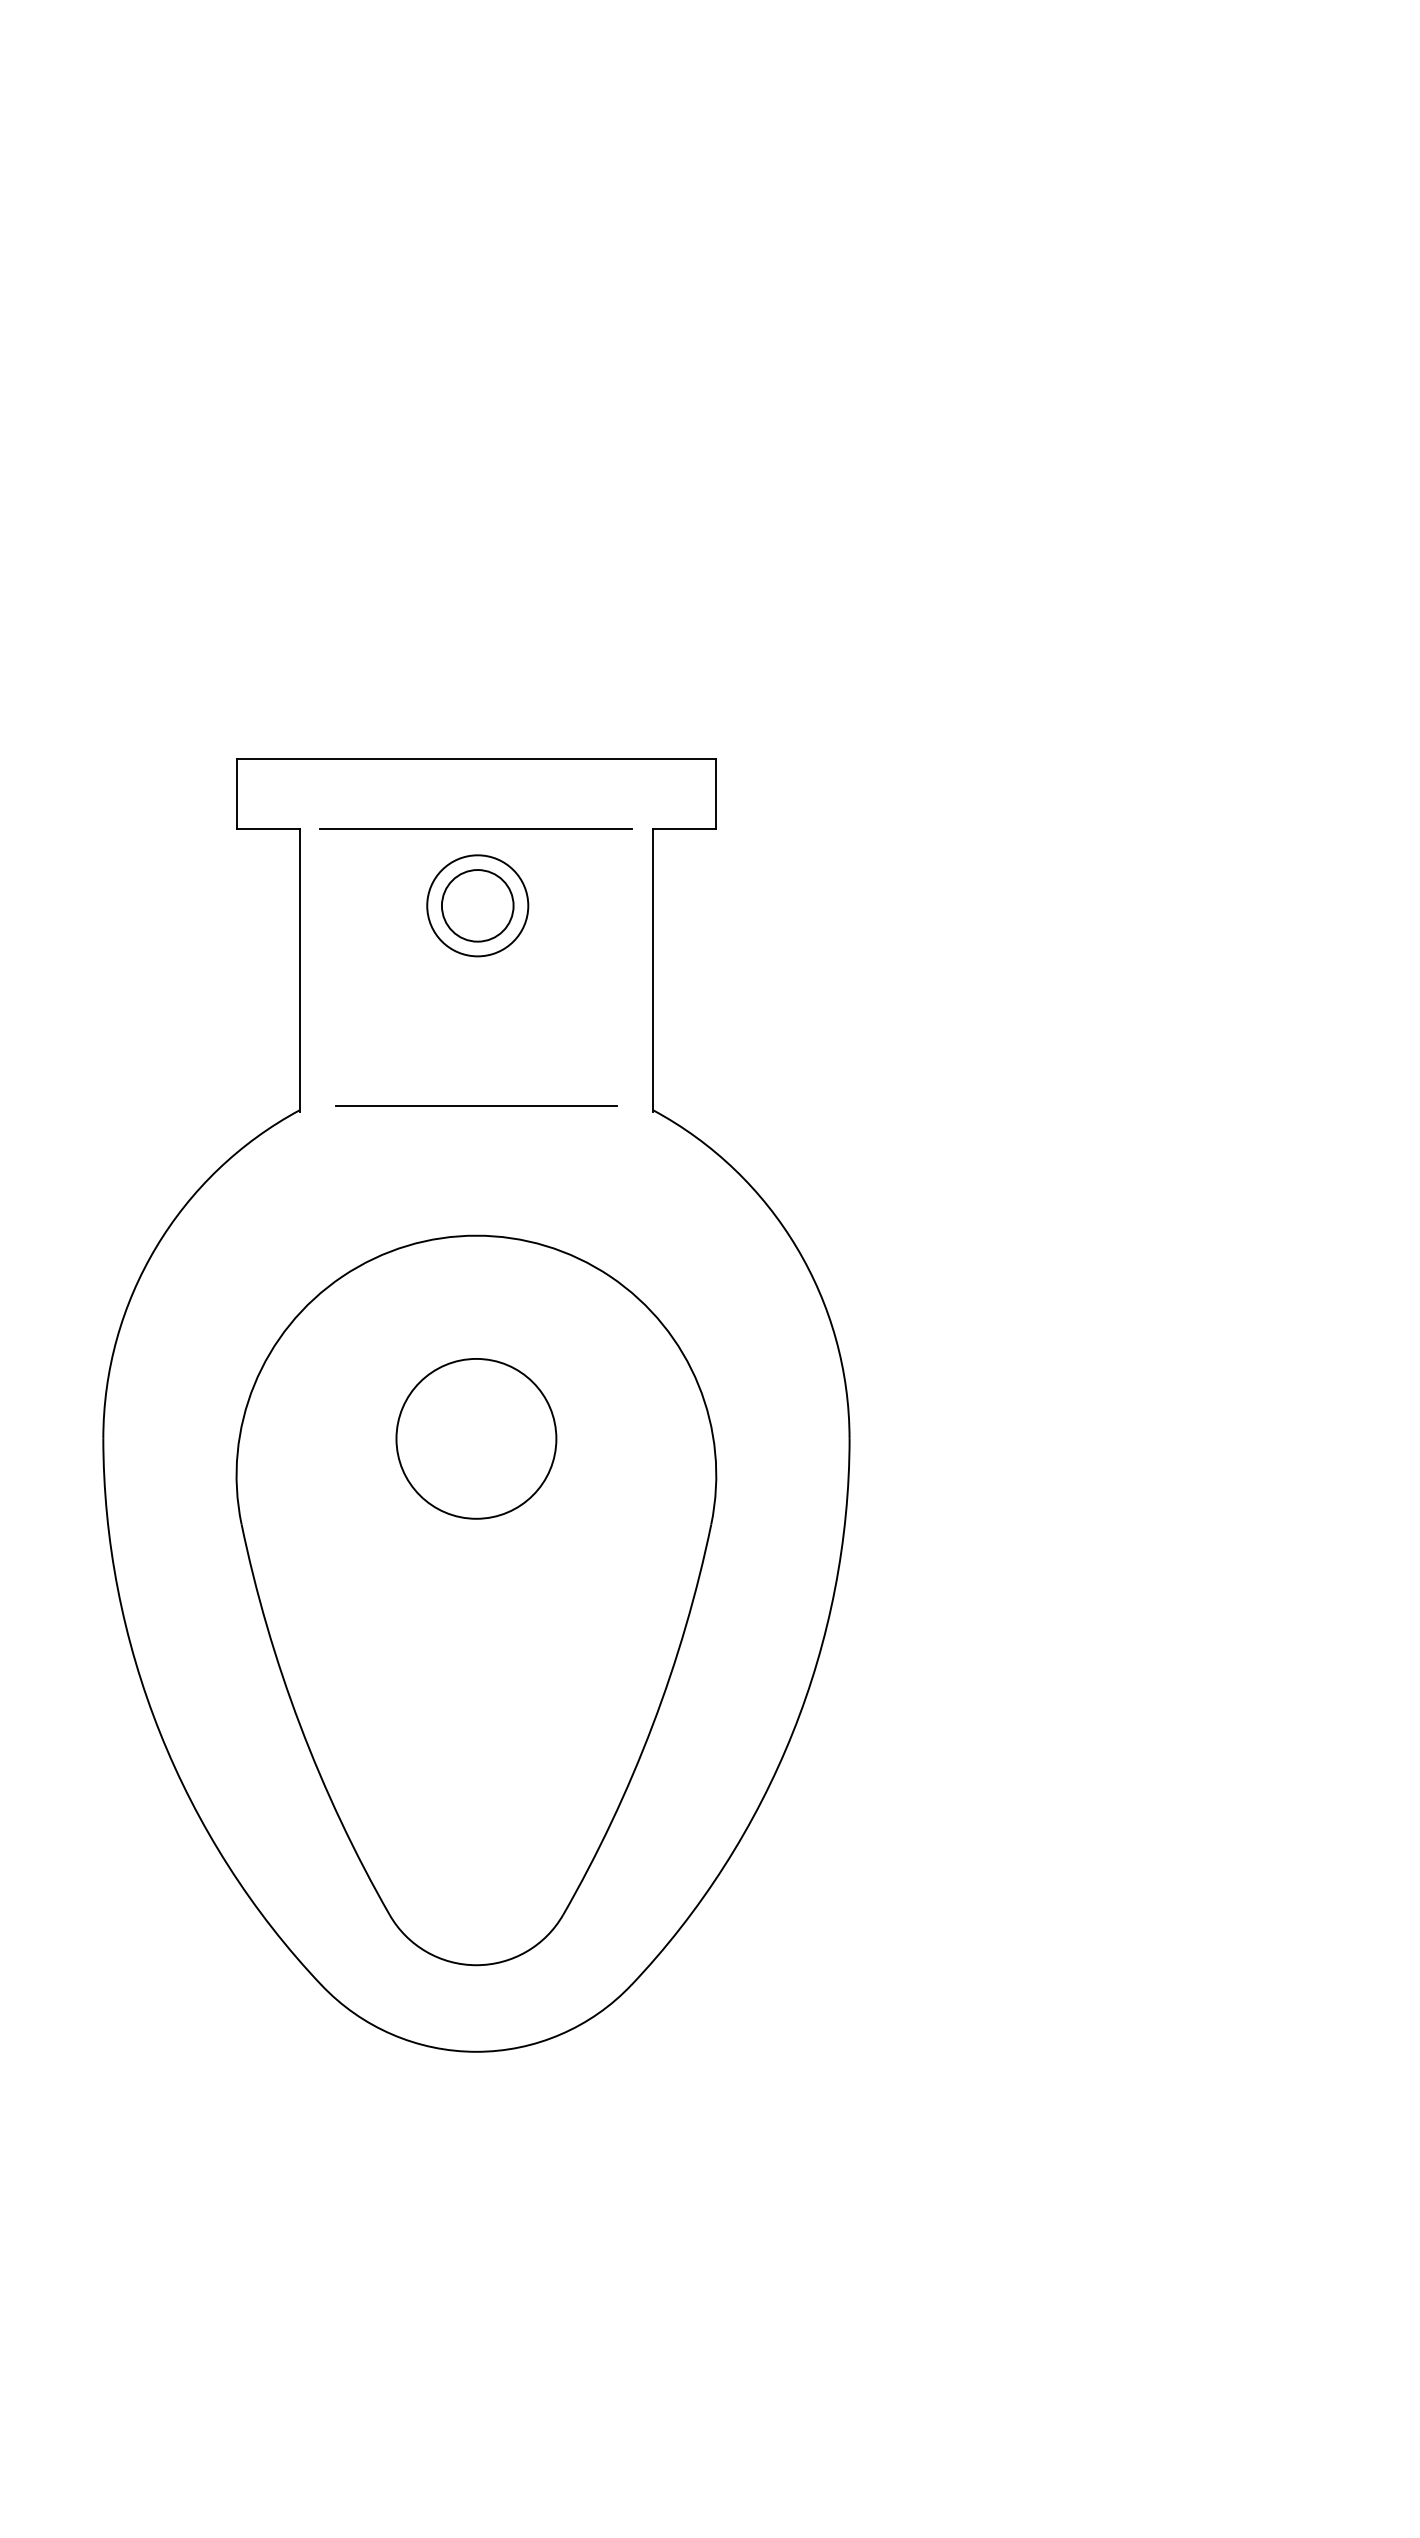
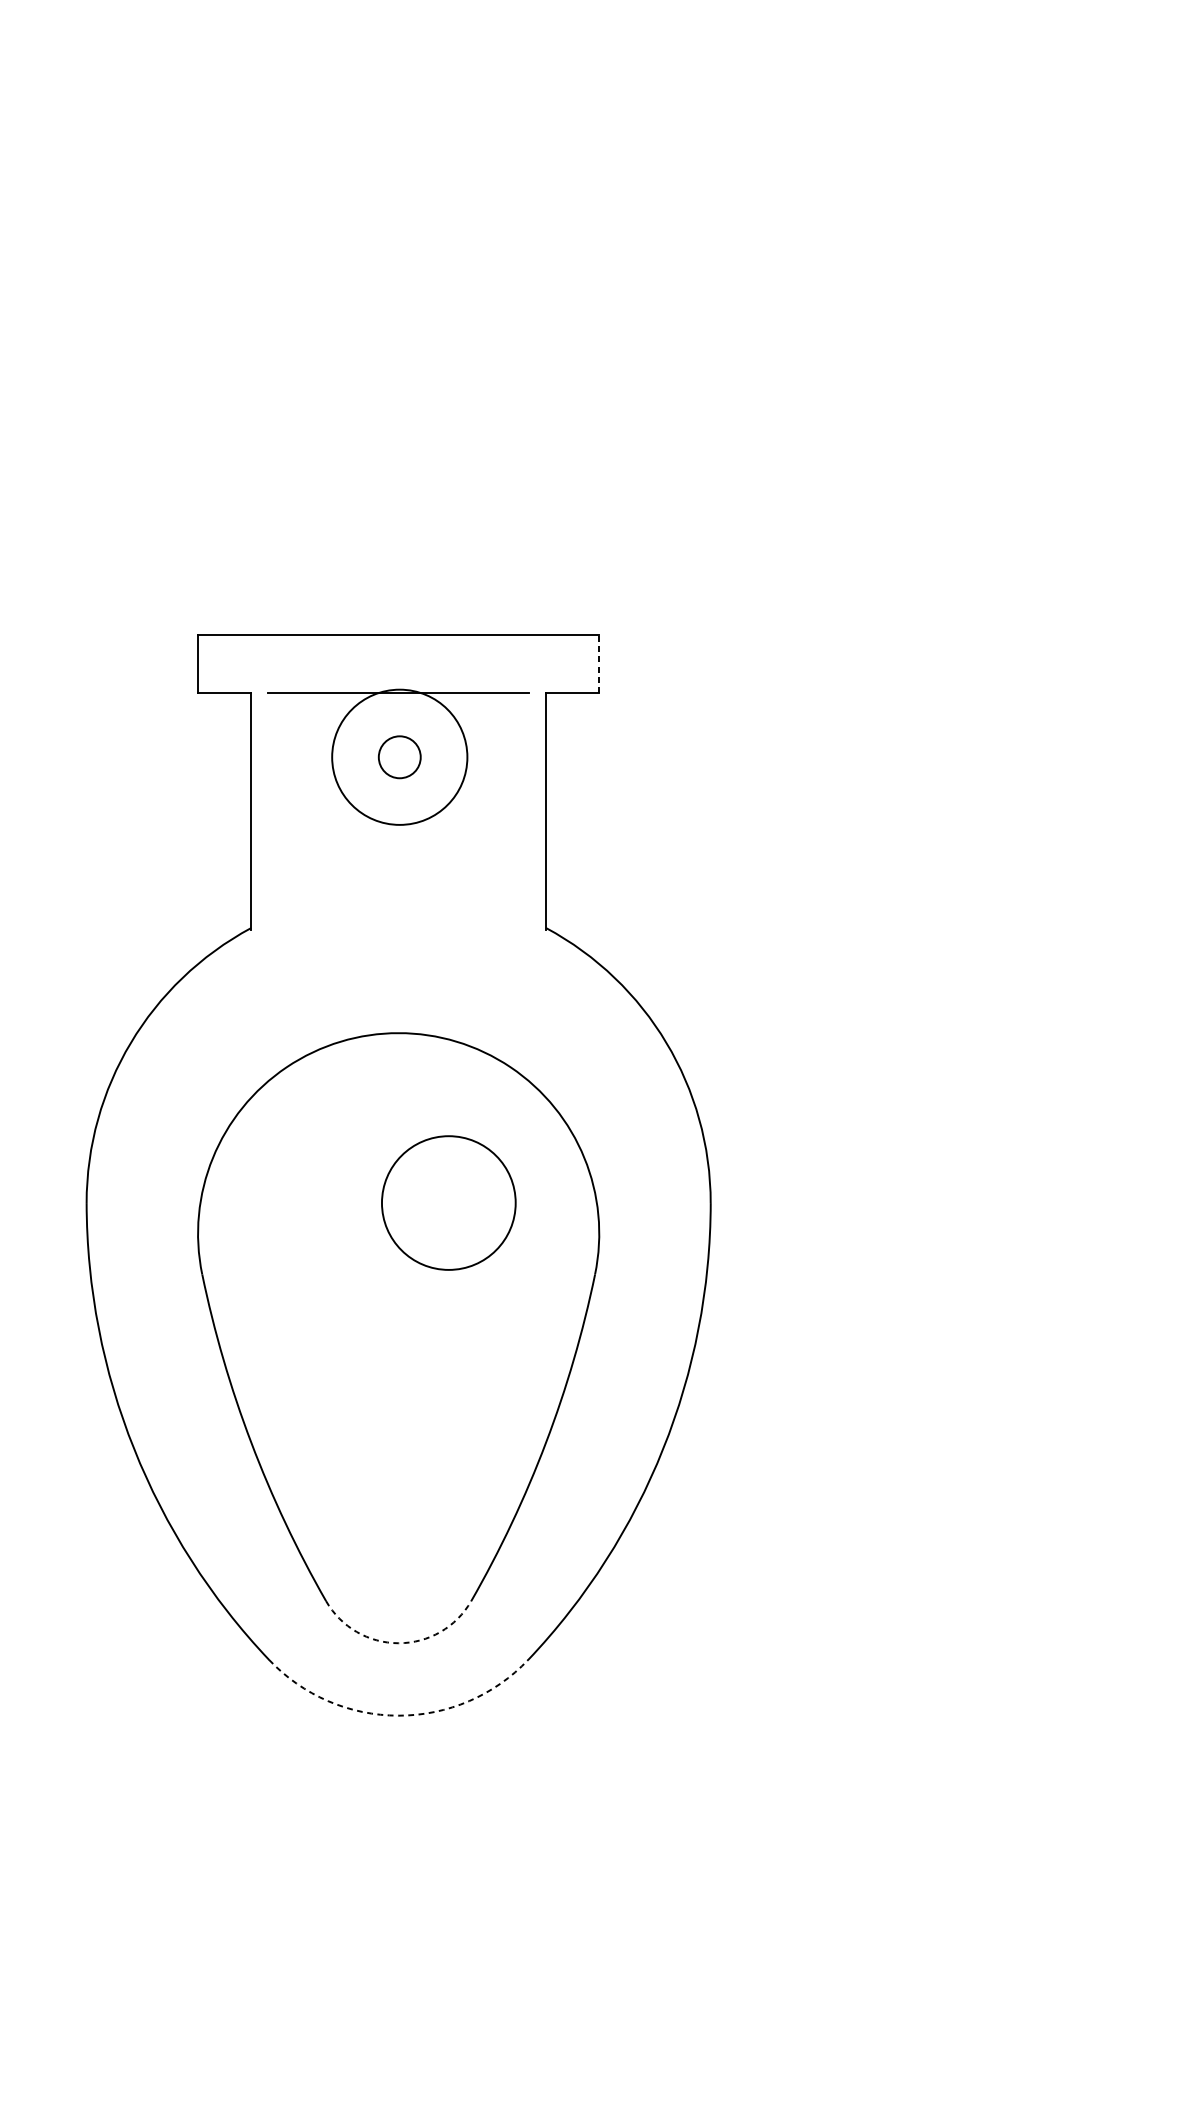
line: (716, 794) -> (599, 664), solid -> dashed
circle: (477, 905) -> (399, 757), size x0.7
circle: (477, 905) -> (399, 757), size x1.6
line: (476, 1105) -> (398, 924), removed
circle: (476, 1438) -> (448, 1202), moved
arc: (476, 1965) -> (398, 1643), solid -> dashed
arc: (476, 2051) -> (398, 1715), solid -> dashed

